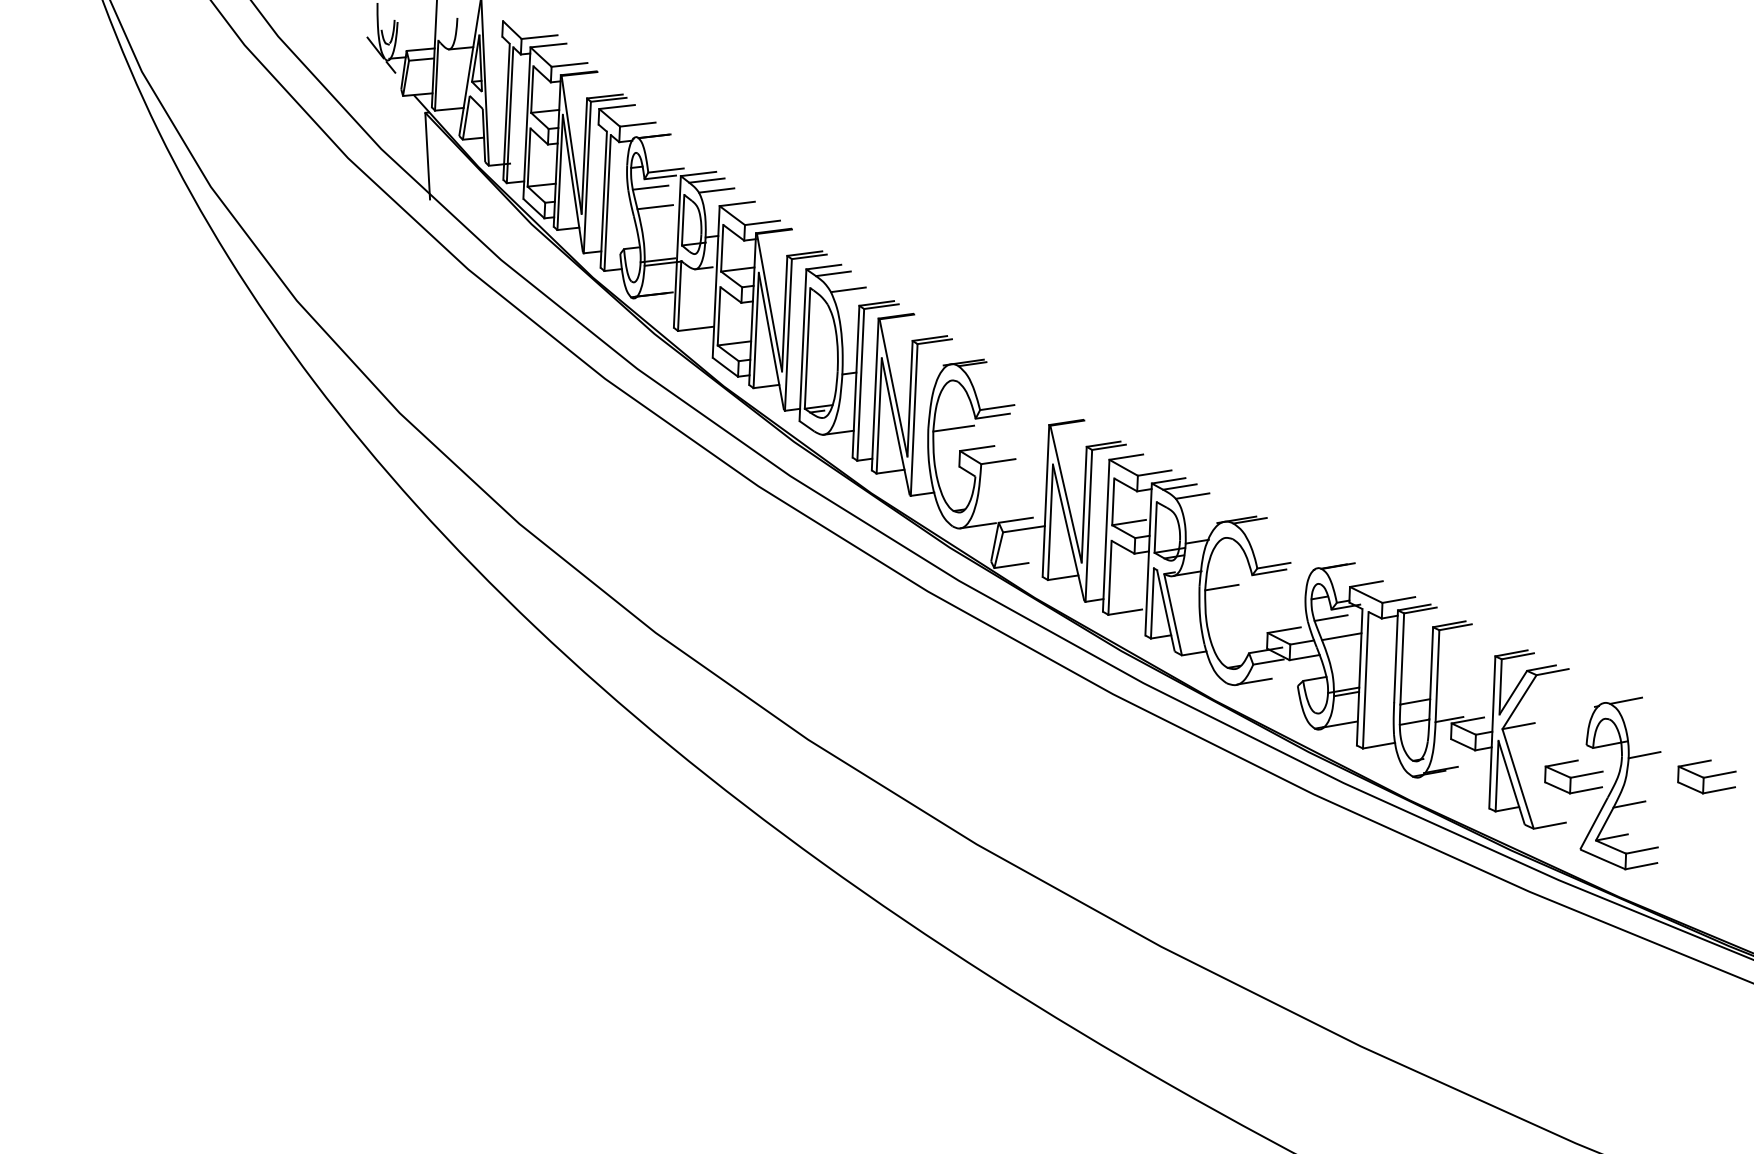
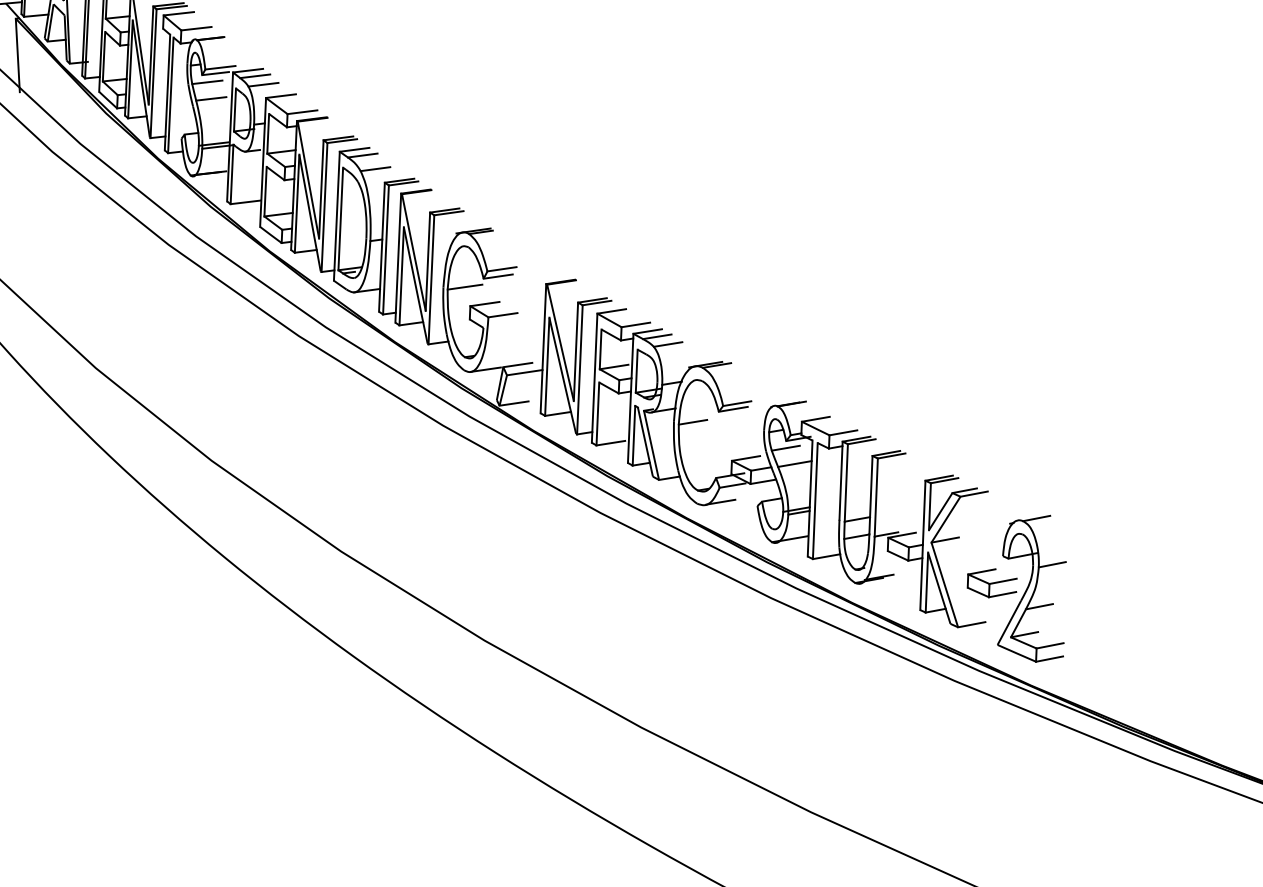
part: (1706, 776) -> (1104, 582), removed

